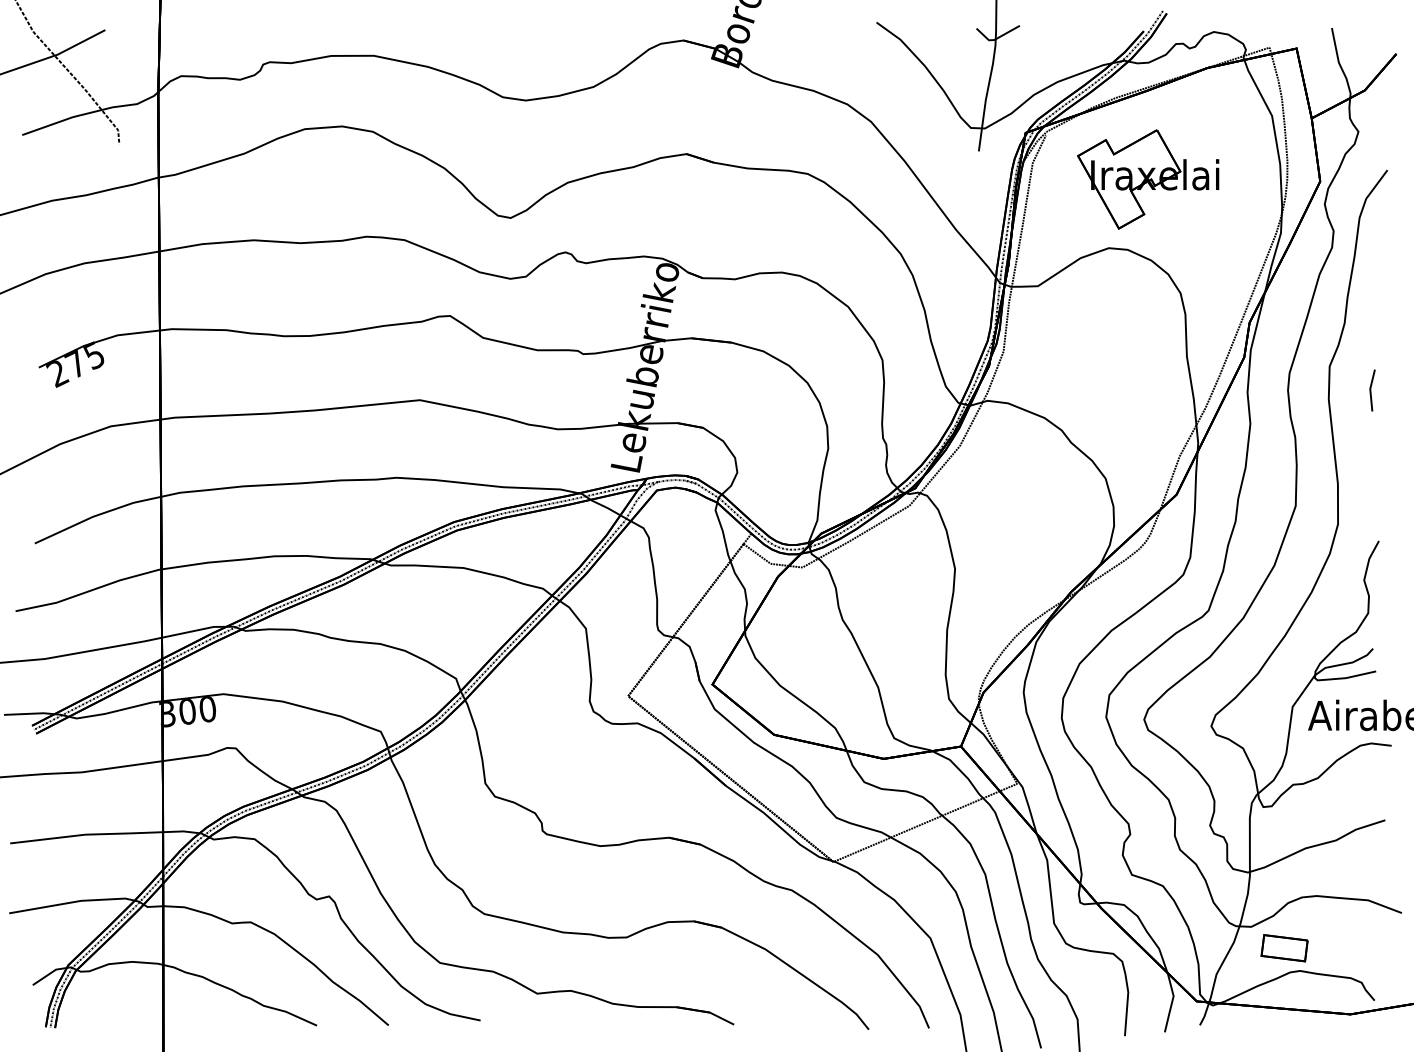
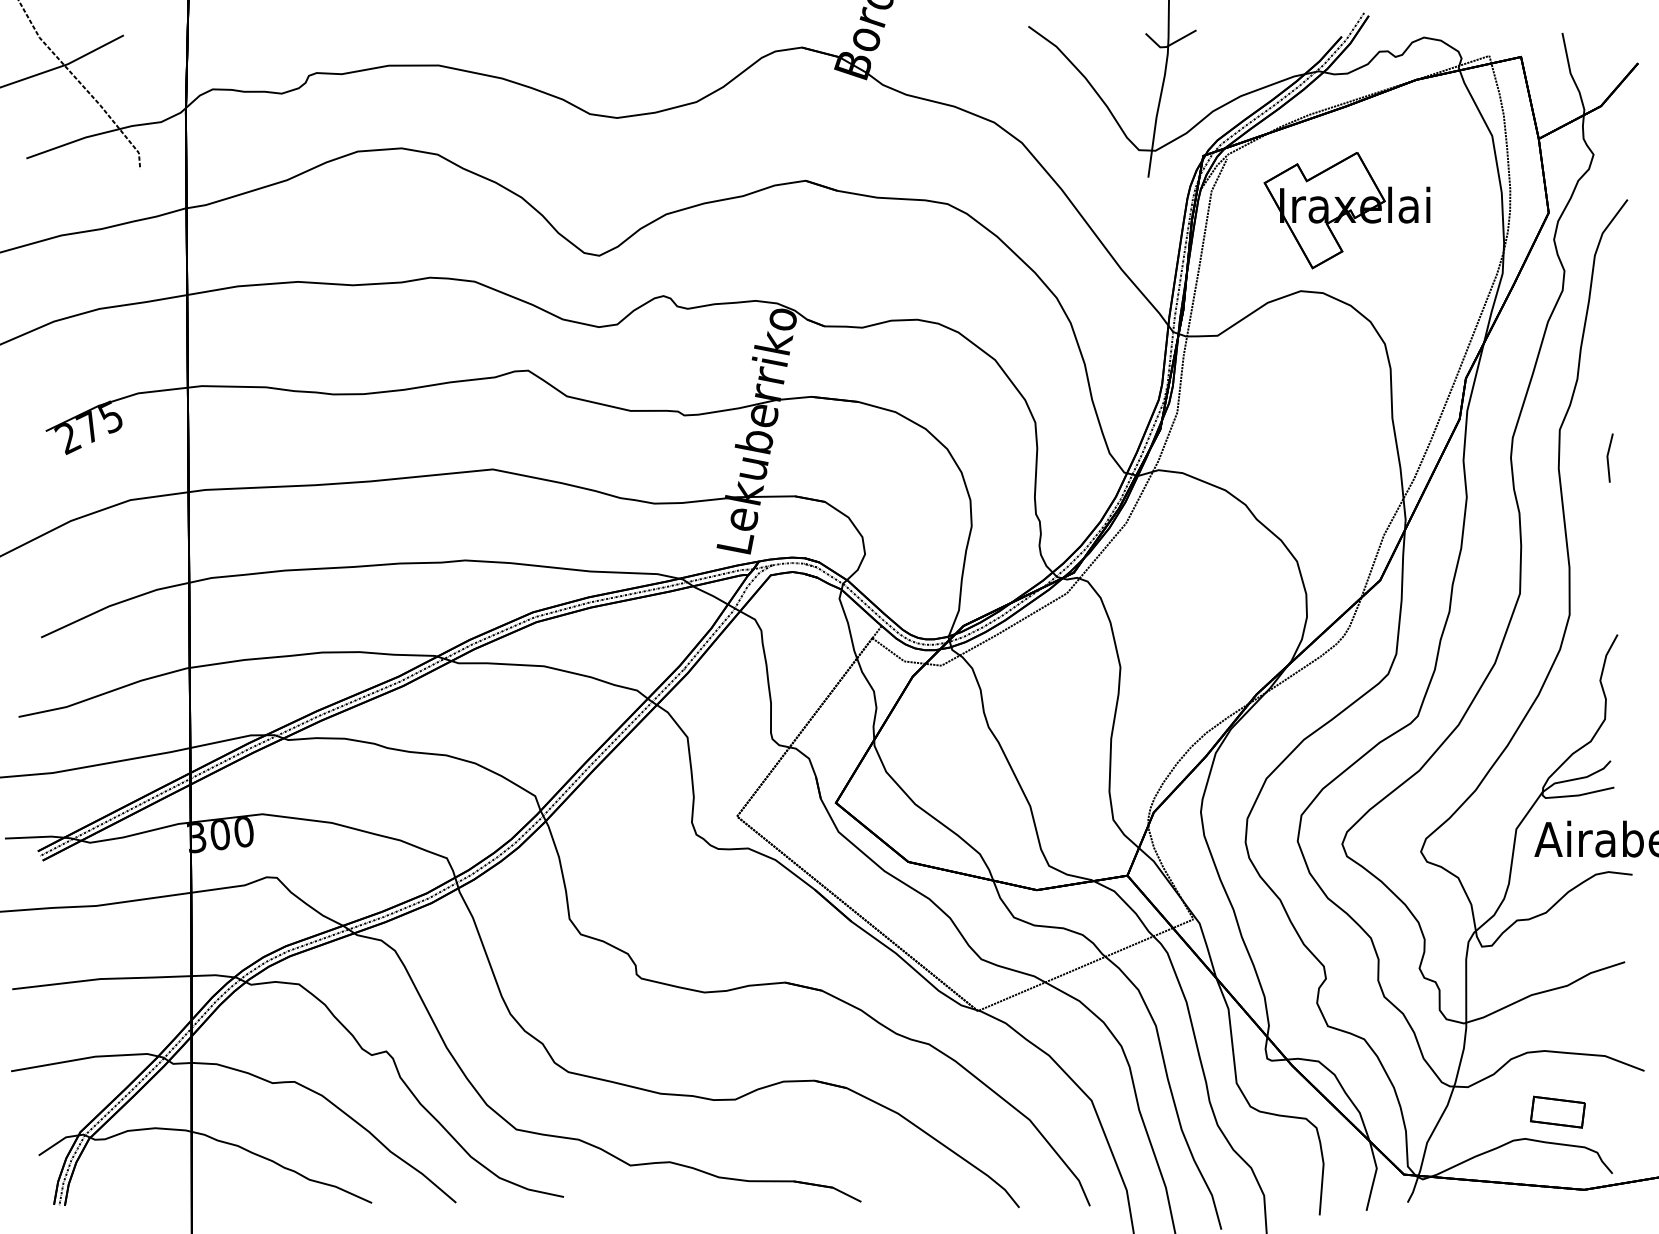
part: (1284, 947) -> (1557, 1111), moved

